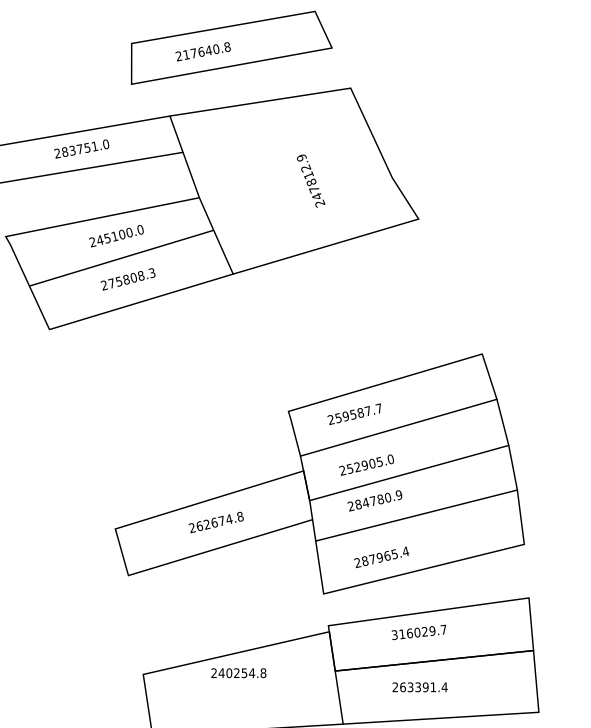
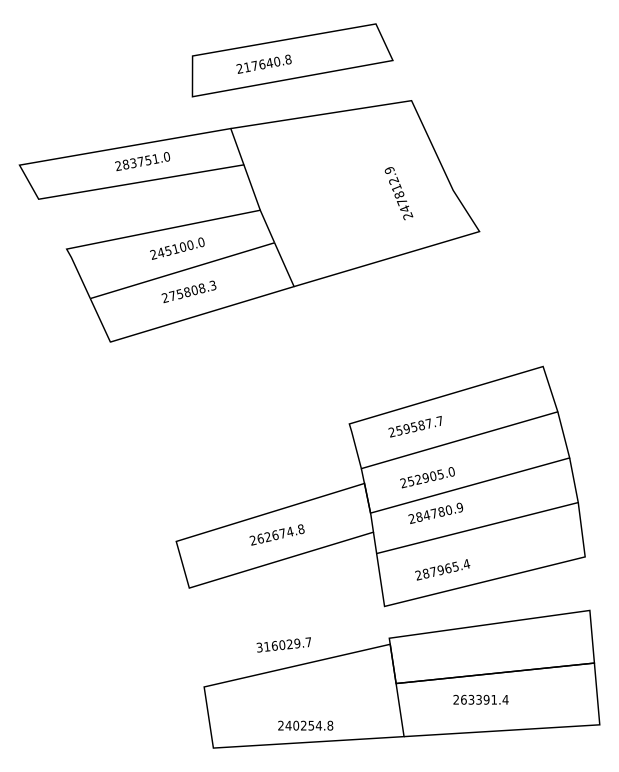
text: (310, 181) -> (398, 193), moved
text: (418, 632) -> (283, 644), moved
text: (238, 673) -> (305, 725), moved

